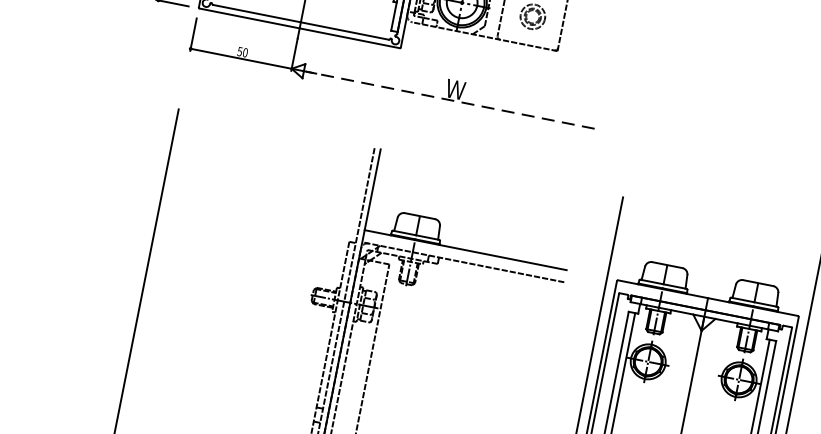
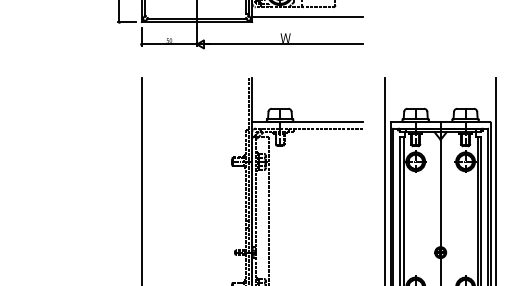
line: (503, 57) -> (307, 16), added
line: (449, 100) -> (283, 44), dashed -> solid

